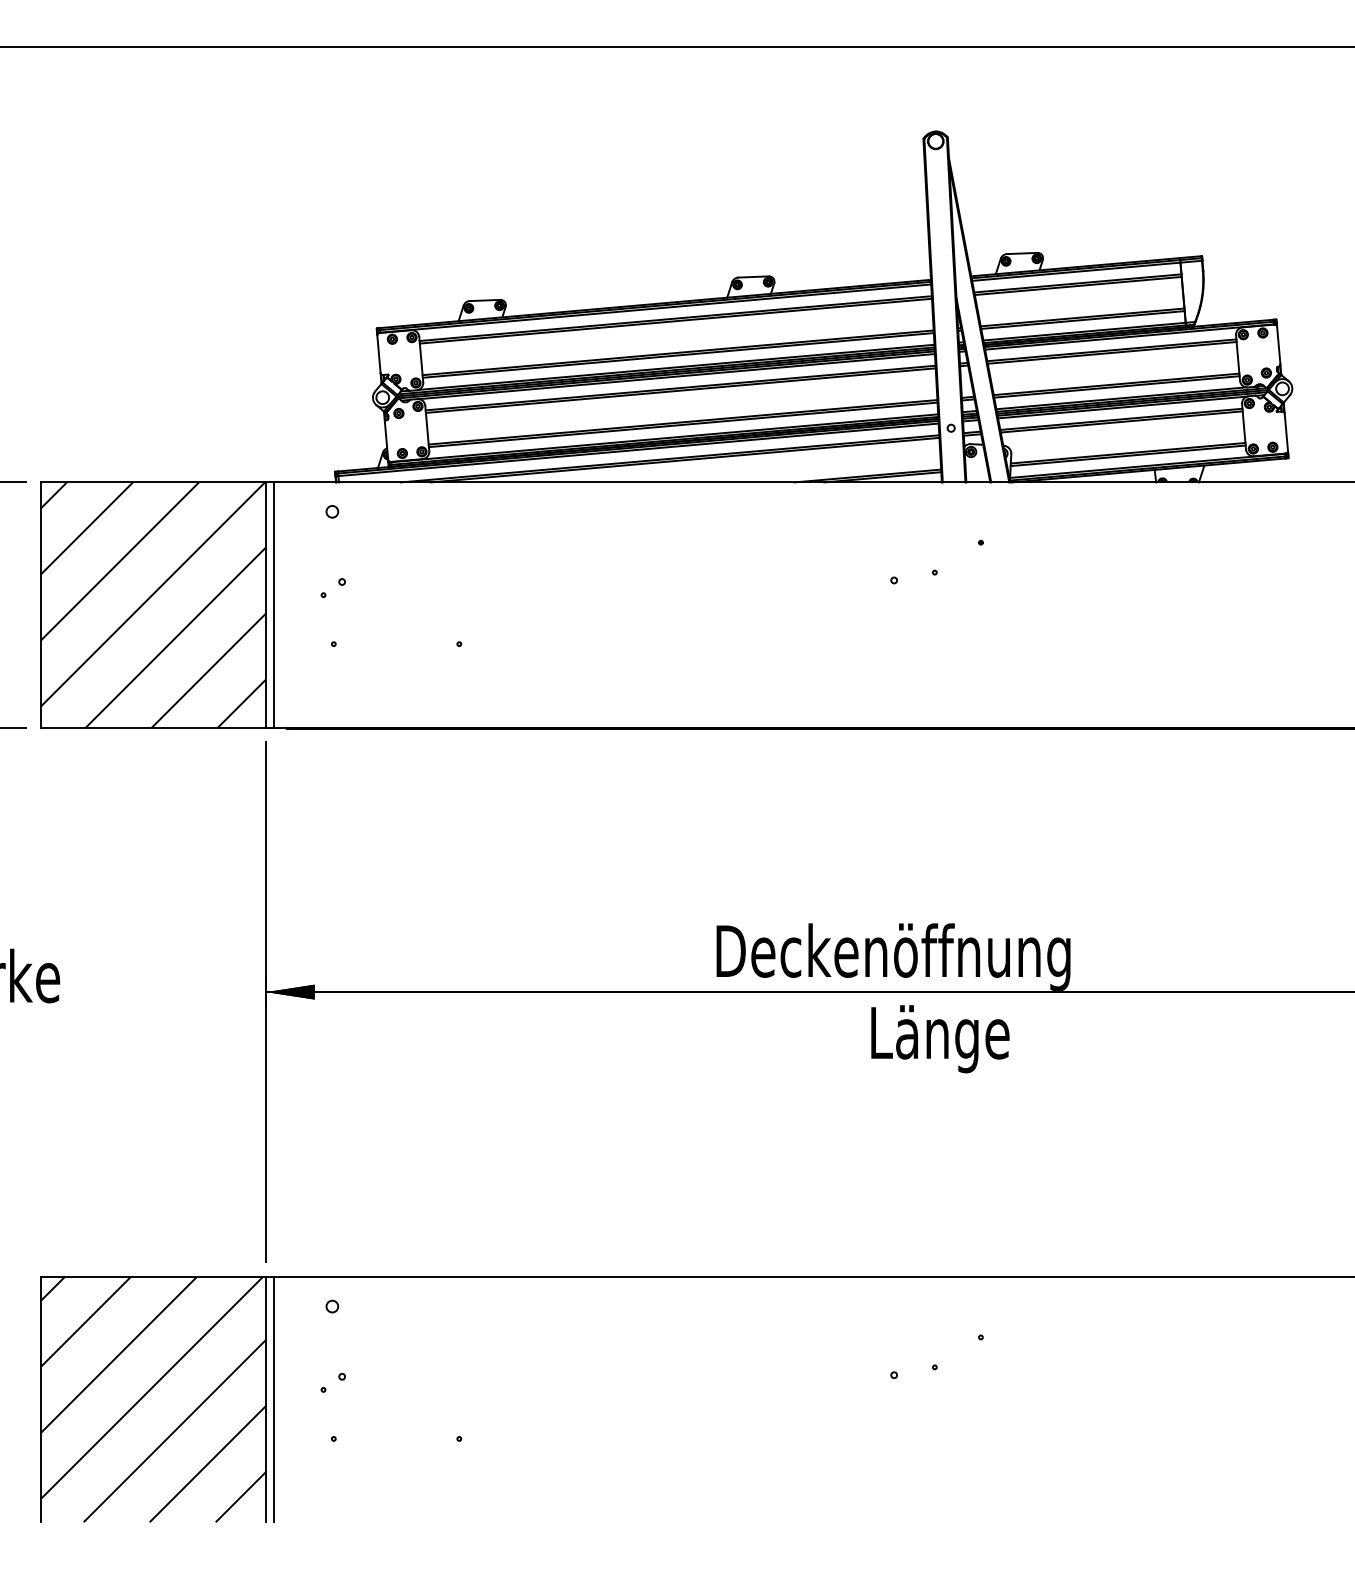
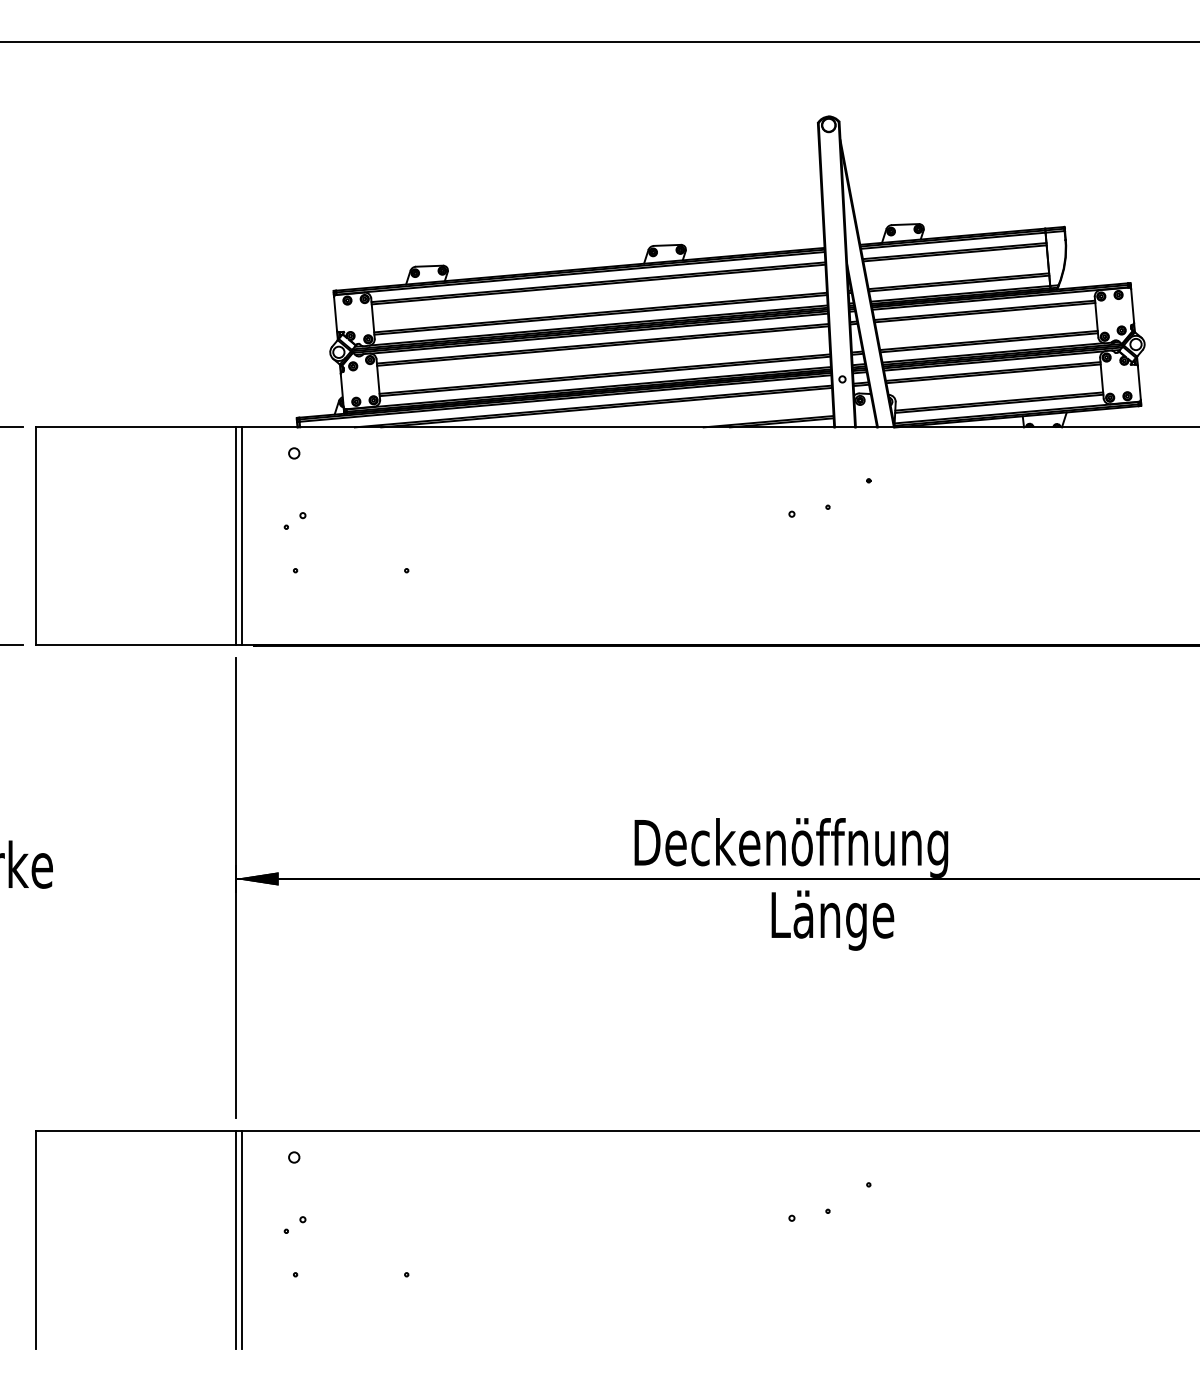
hatch: (153, 604) -> (135, 535), removed
hatch: (153, 1399) -> (135, 1239), removed

